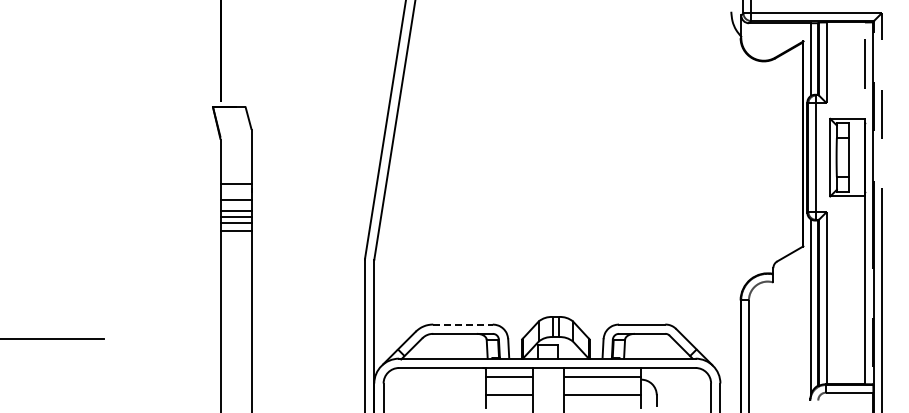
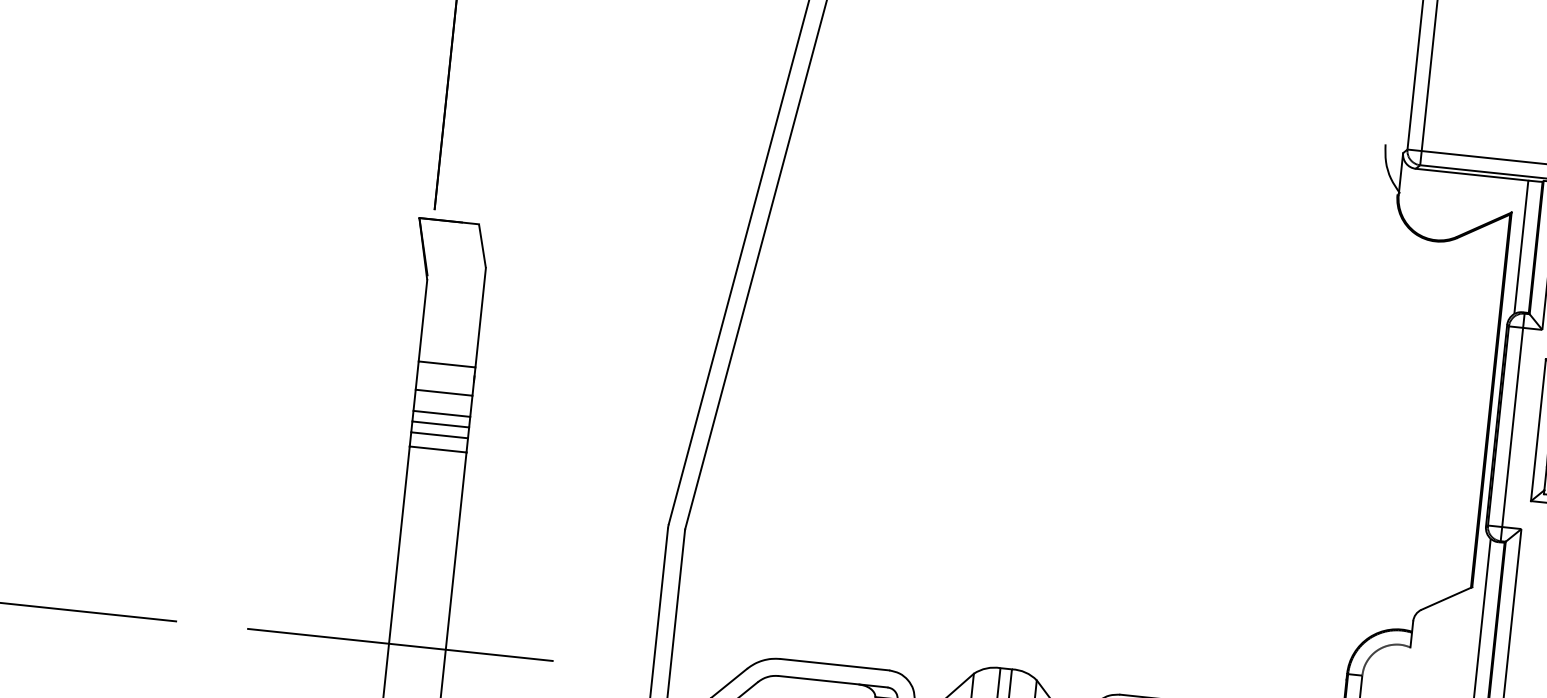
line: (463, 324) -> (835, 664), dashed -> solid
line: (226, 338) -> (399, 644), added

